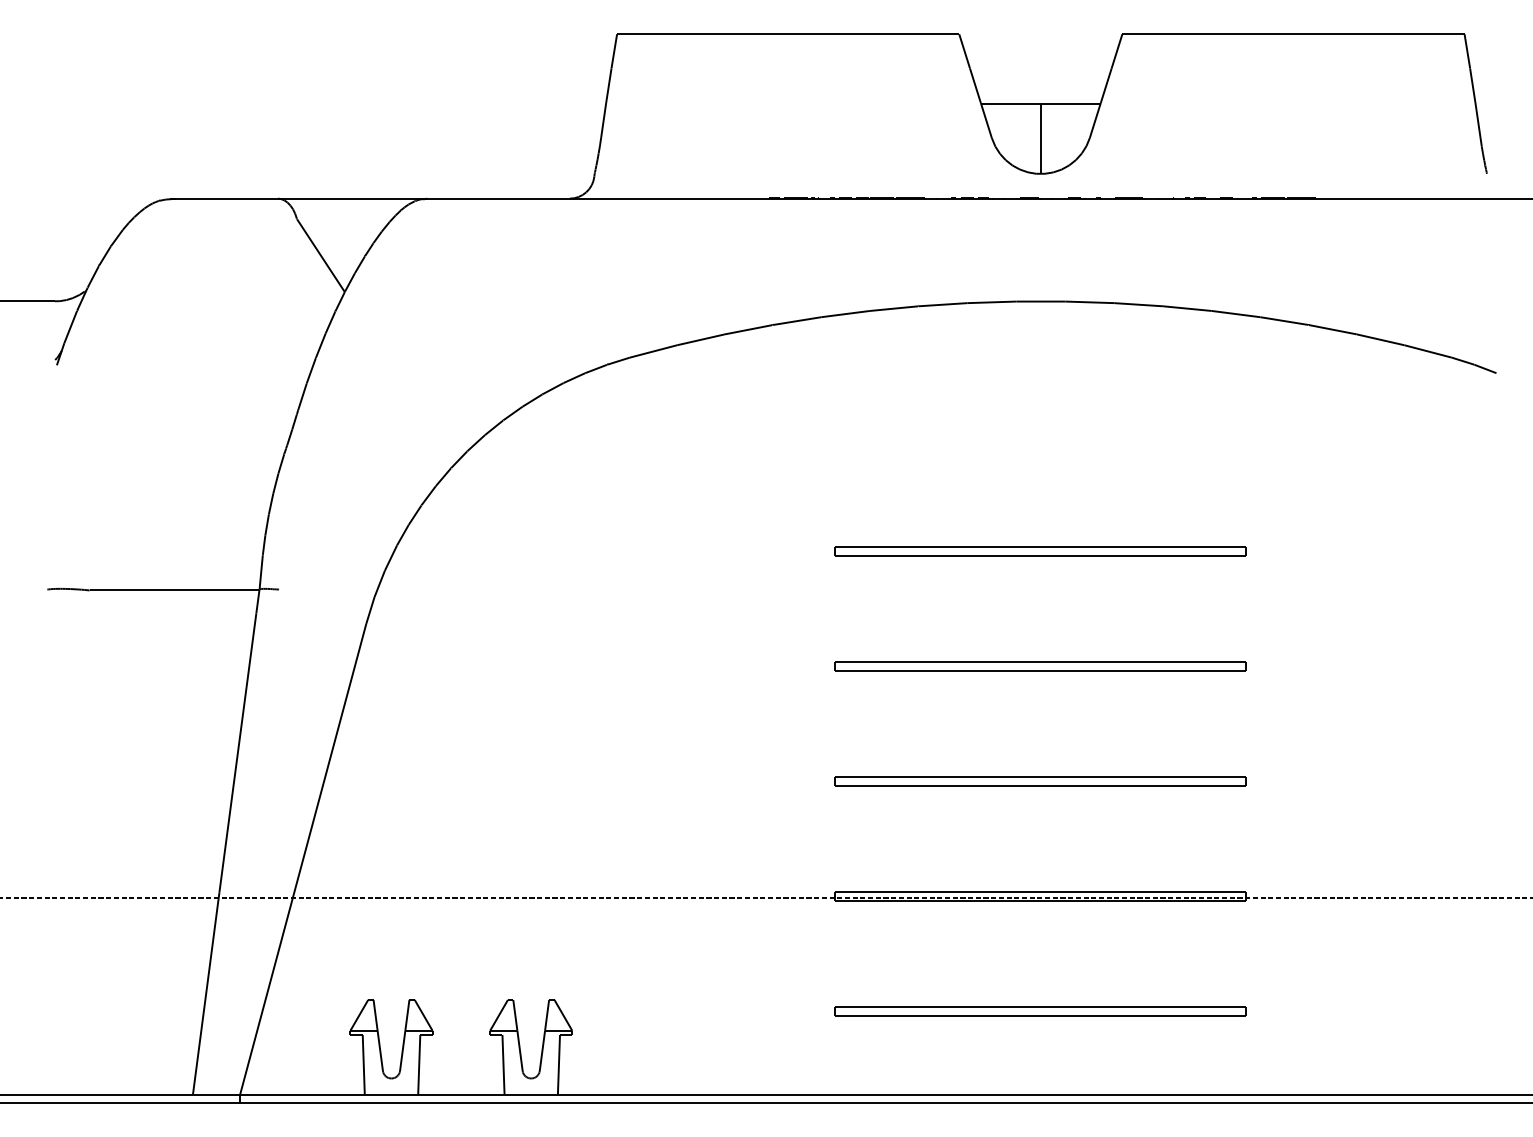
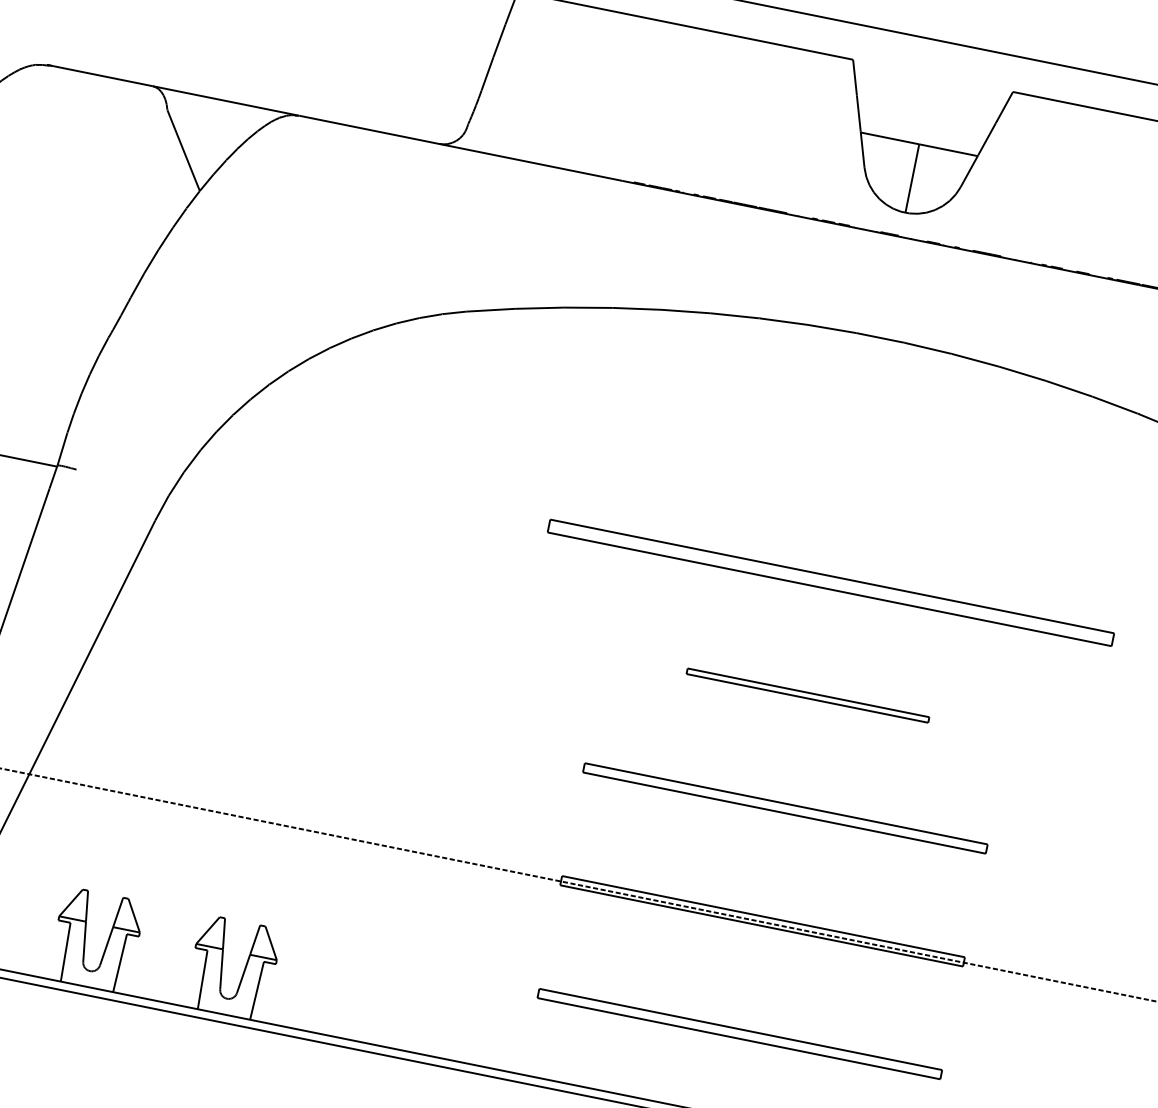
part: (1040, 551) -> (830, 582), size x1.4
part: (1040, 666) -> (807, 695), size x0.6

